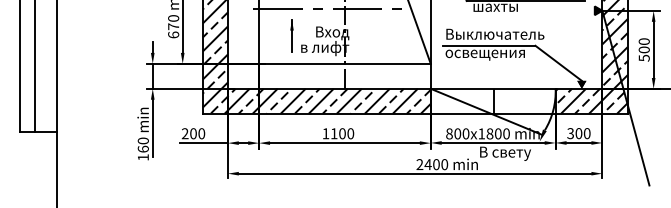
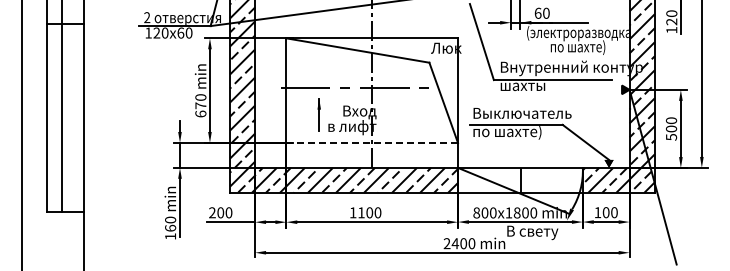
text: (485, 53) -> (512, 132), освещения -> по шахте)
line: (345, 63) -> (372, 142), solid -> dashed
text: (570, 133) -> (597, 212), 300 -> 100

